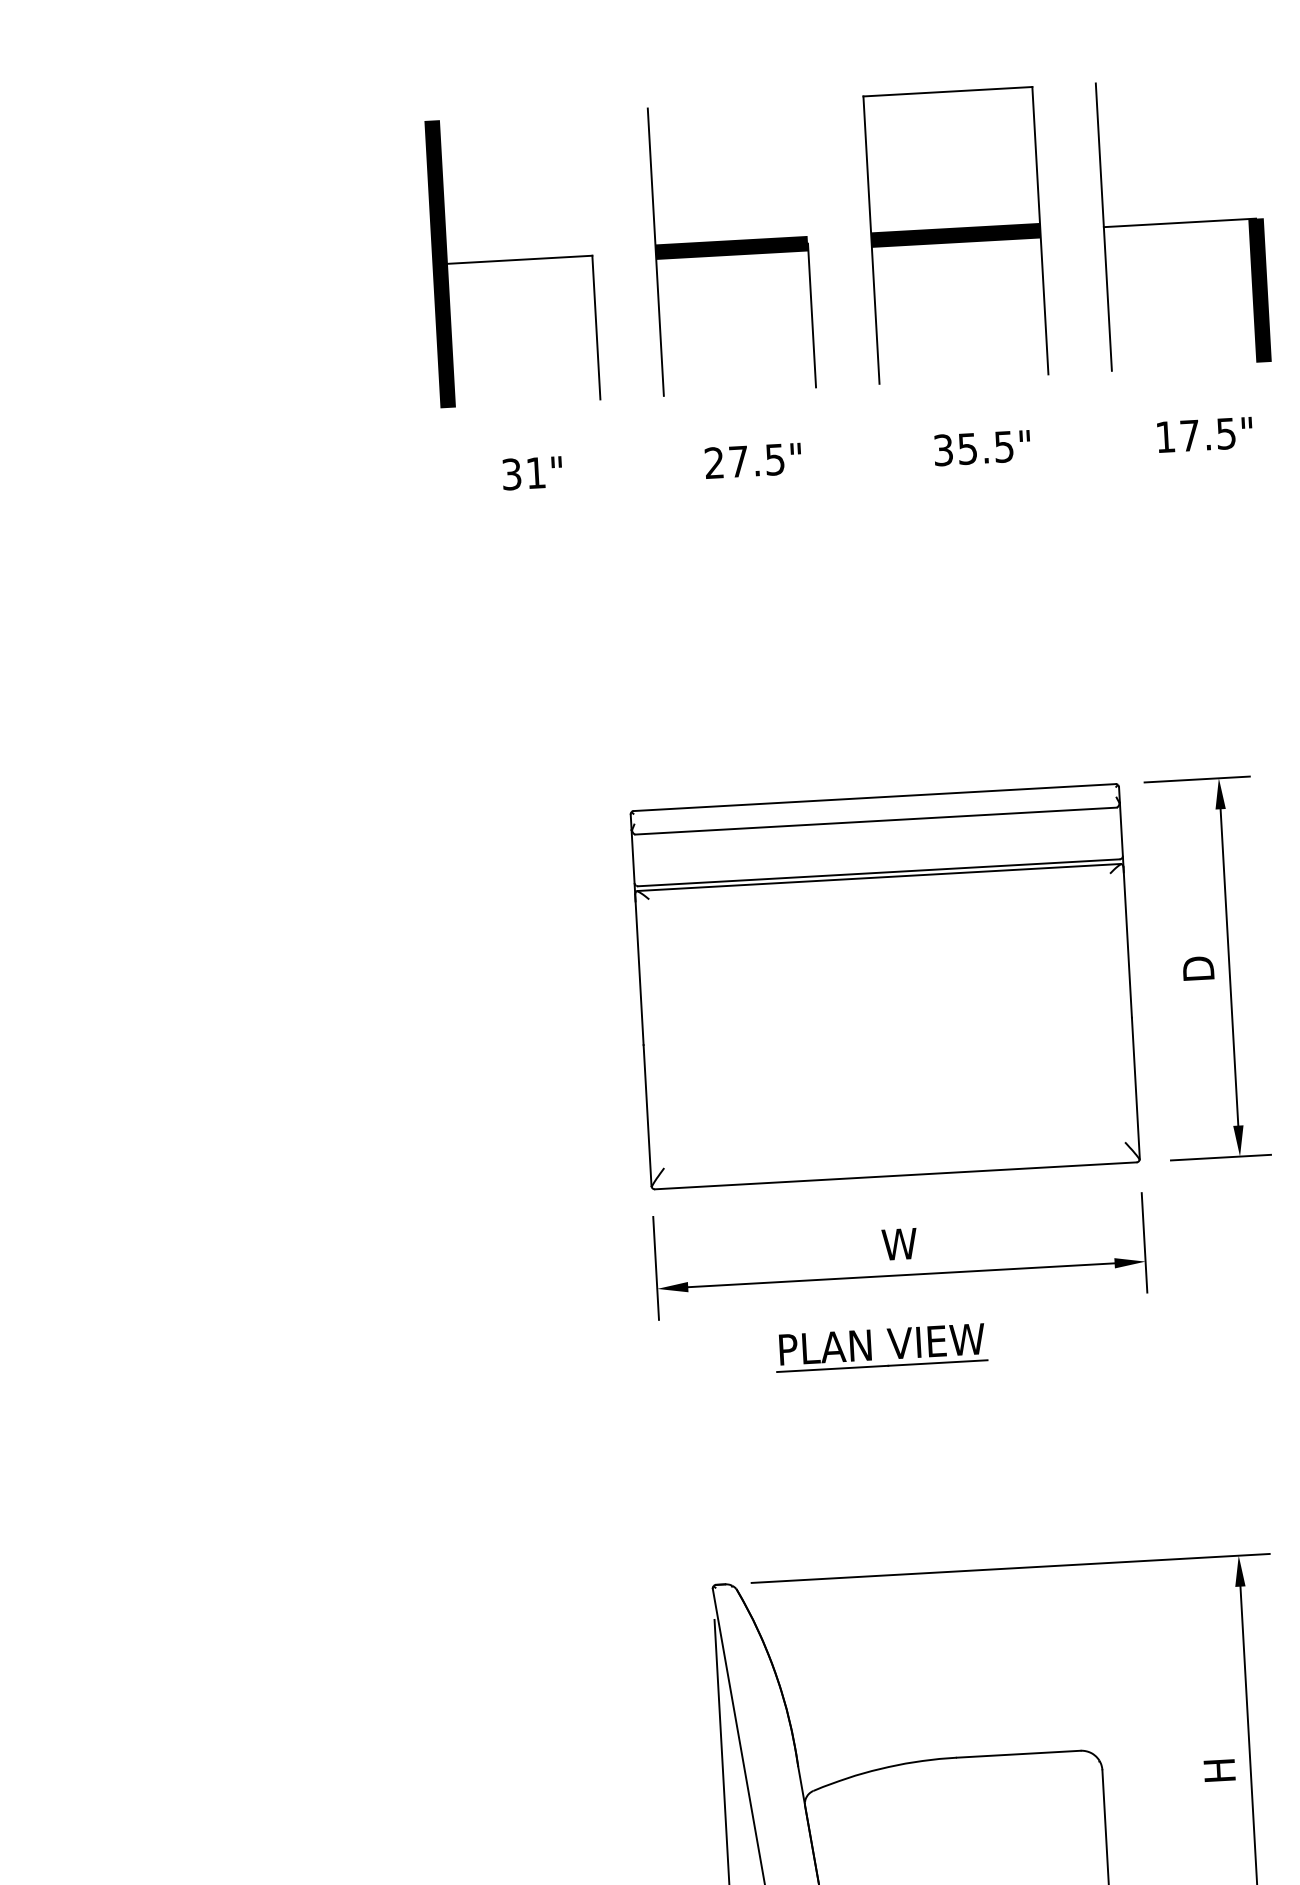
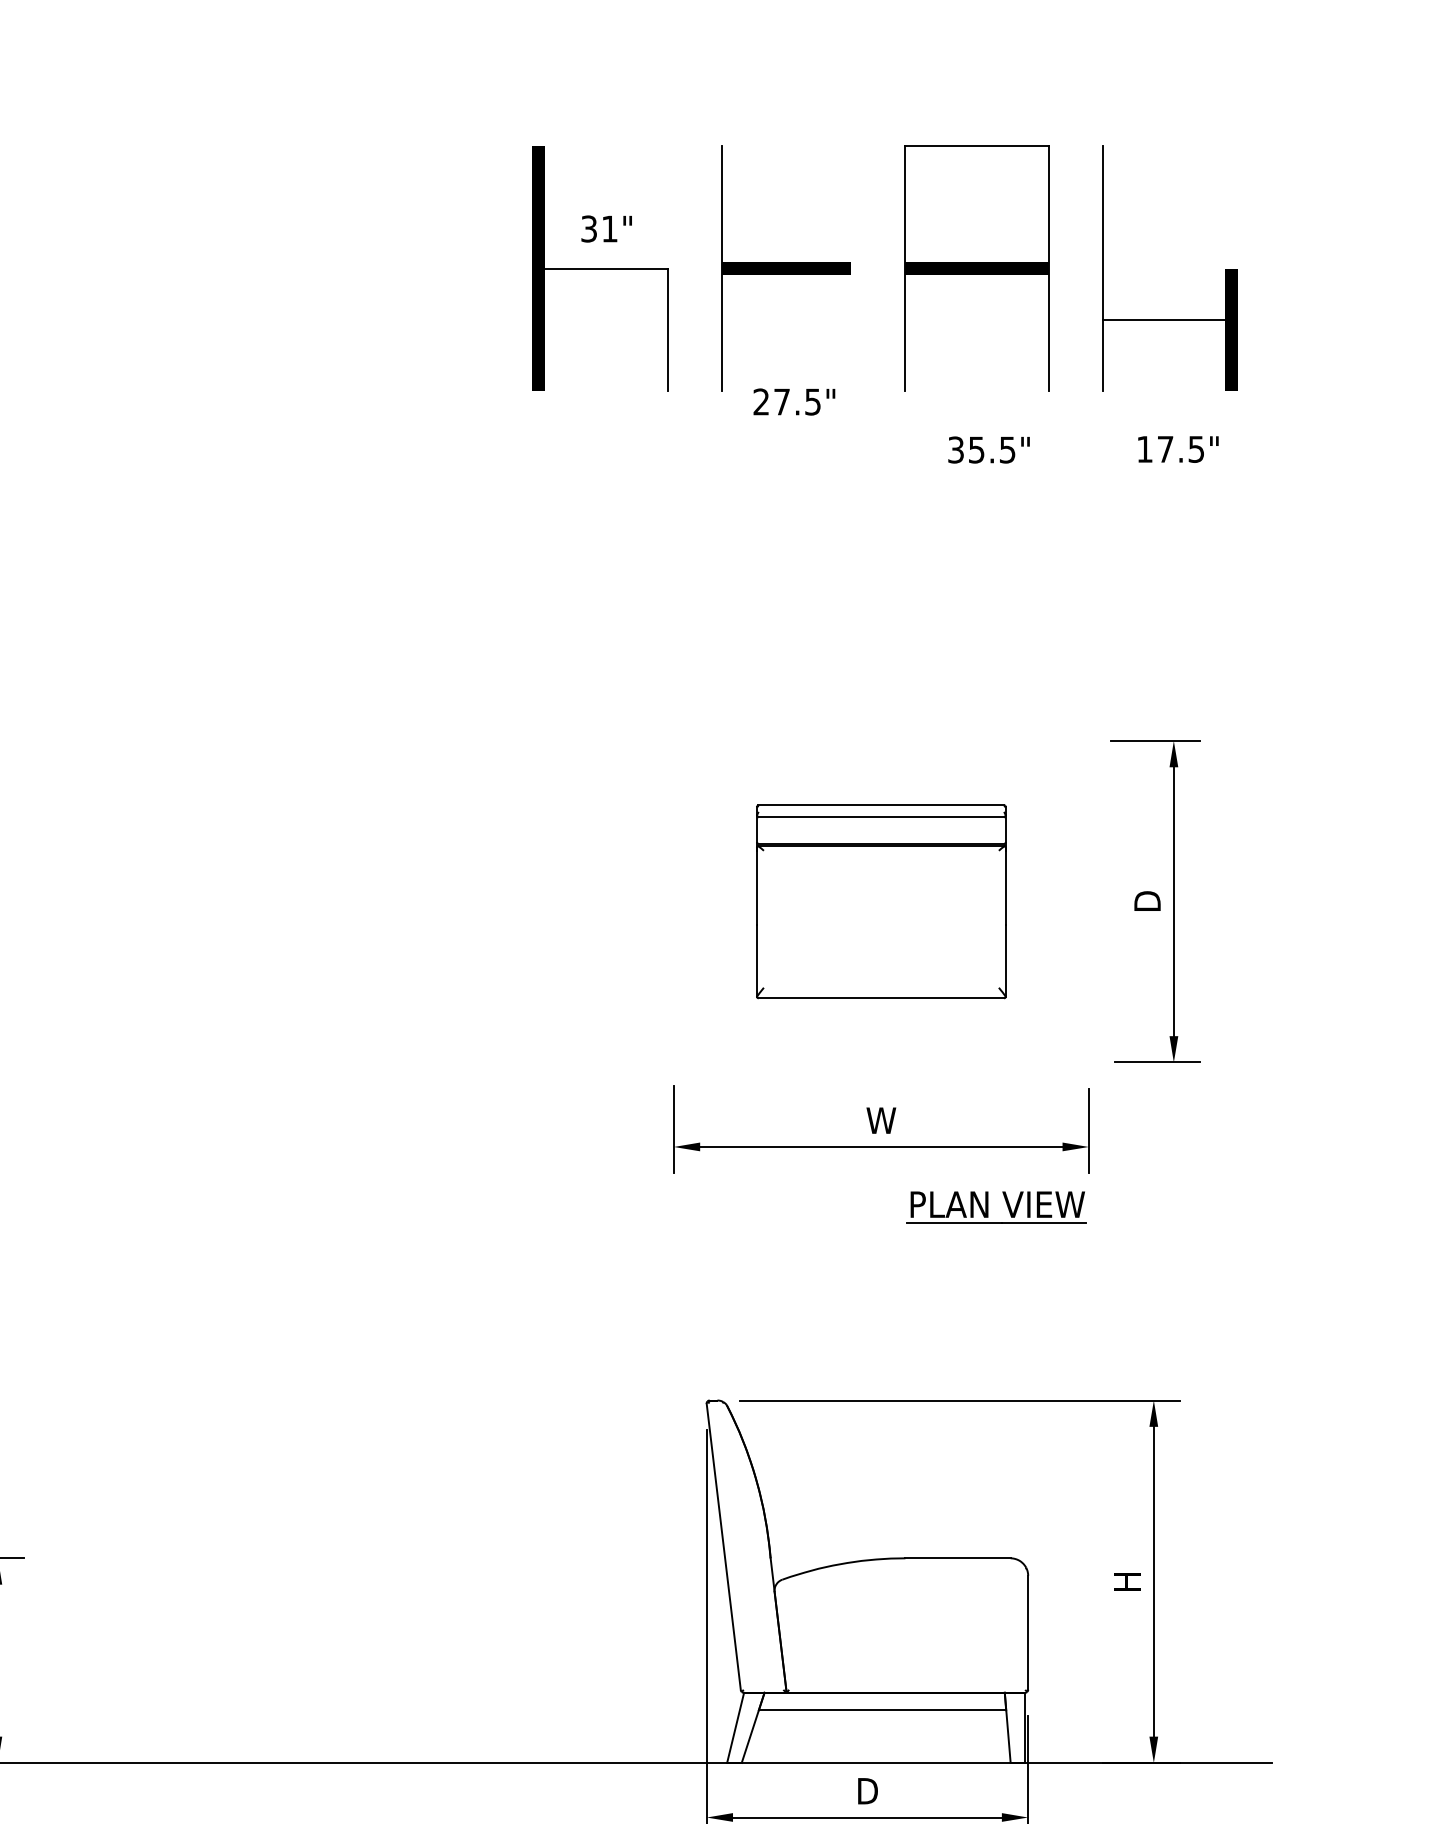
line: (1179, 222) -> (1166, 319), moved
line: (812, 315) -> (851, 329), removed
text: (753, 460) -> (794, 401), moved
text: (532, 472) -> (606, 228), moved
part: (885, 986) -> (881, 901), size x0.6
part: (871, 1348) -> (988, 1207), moved

